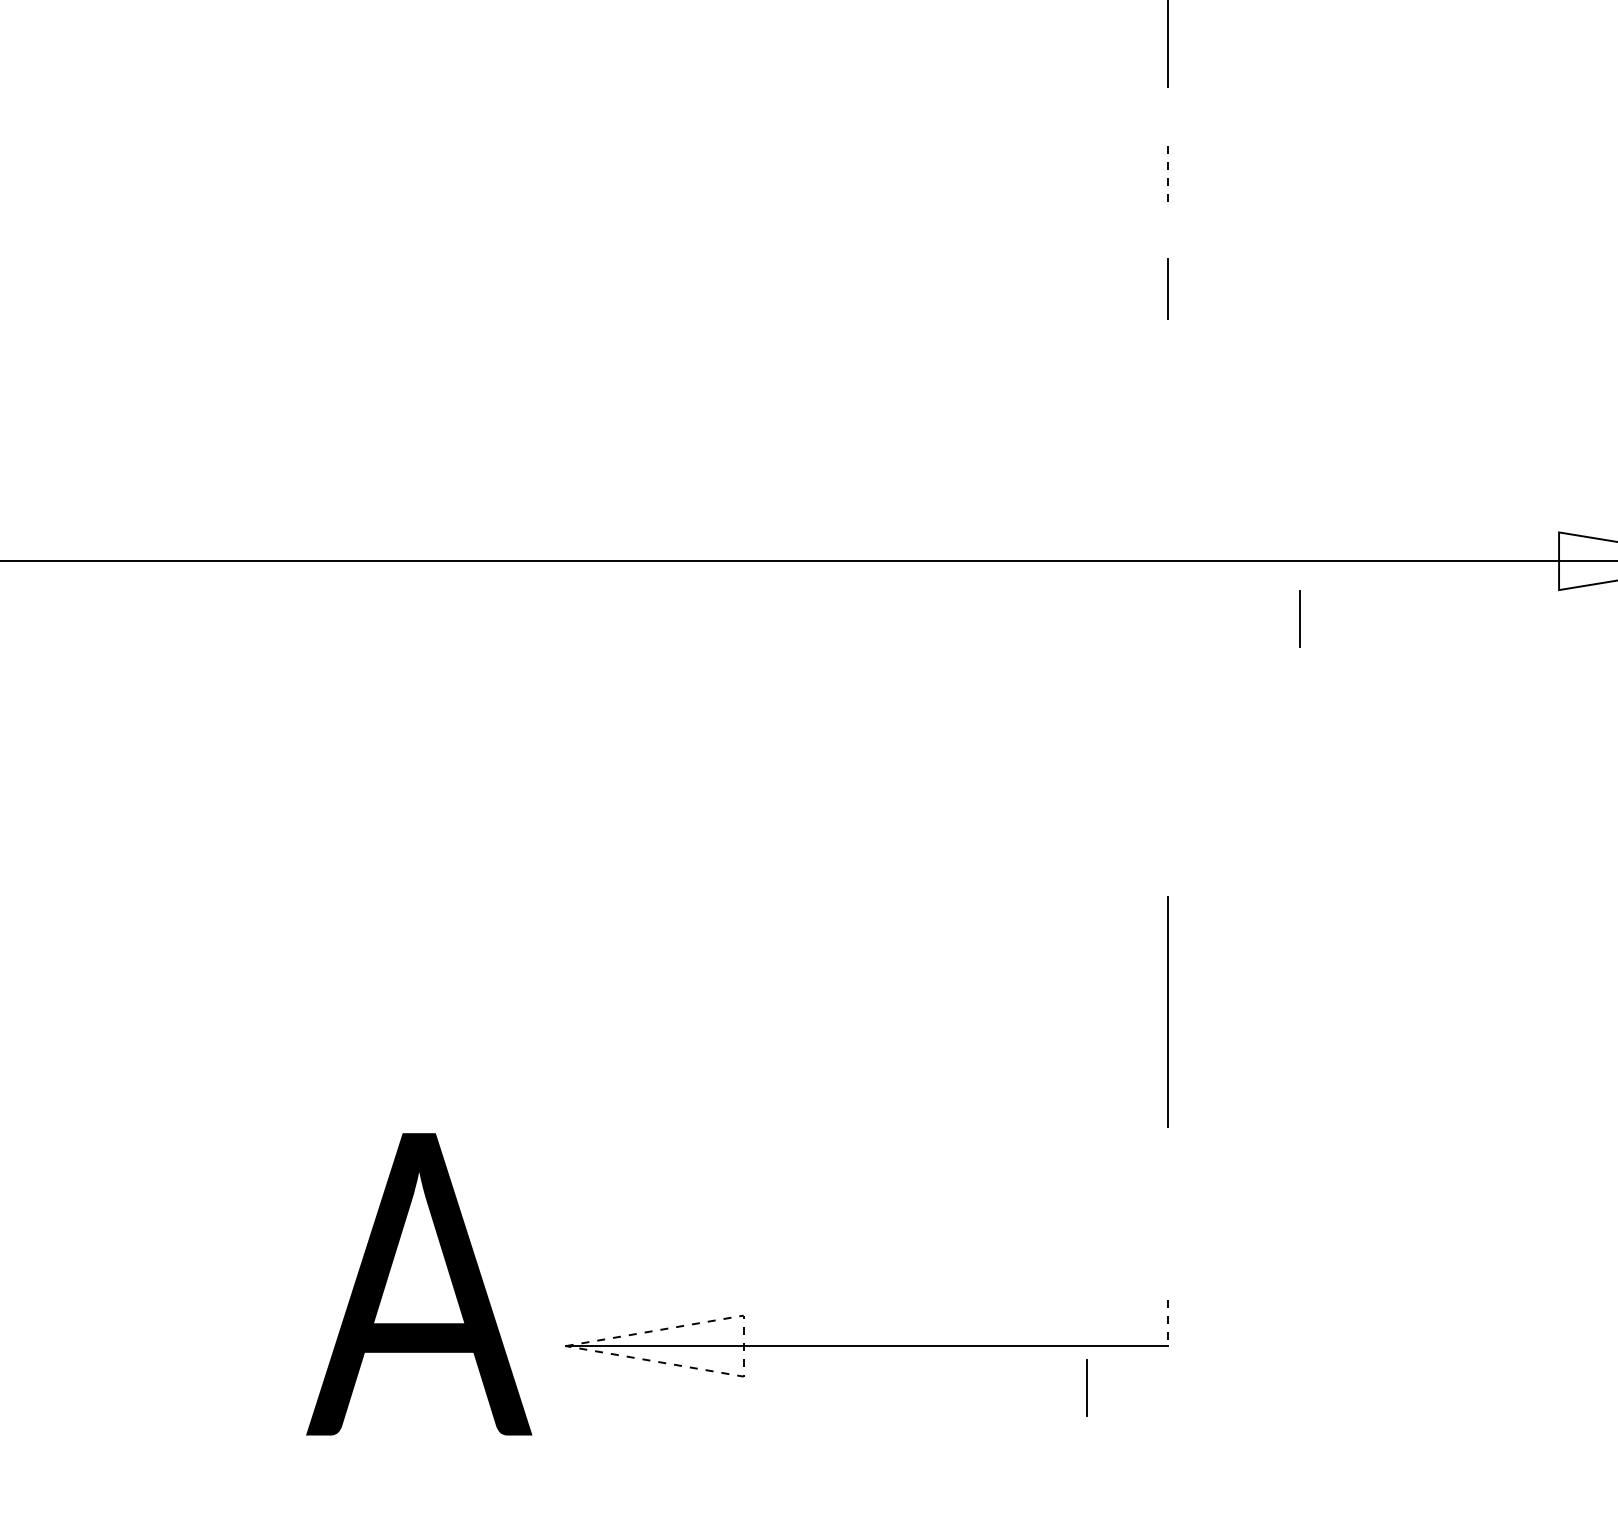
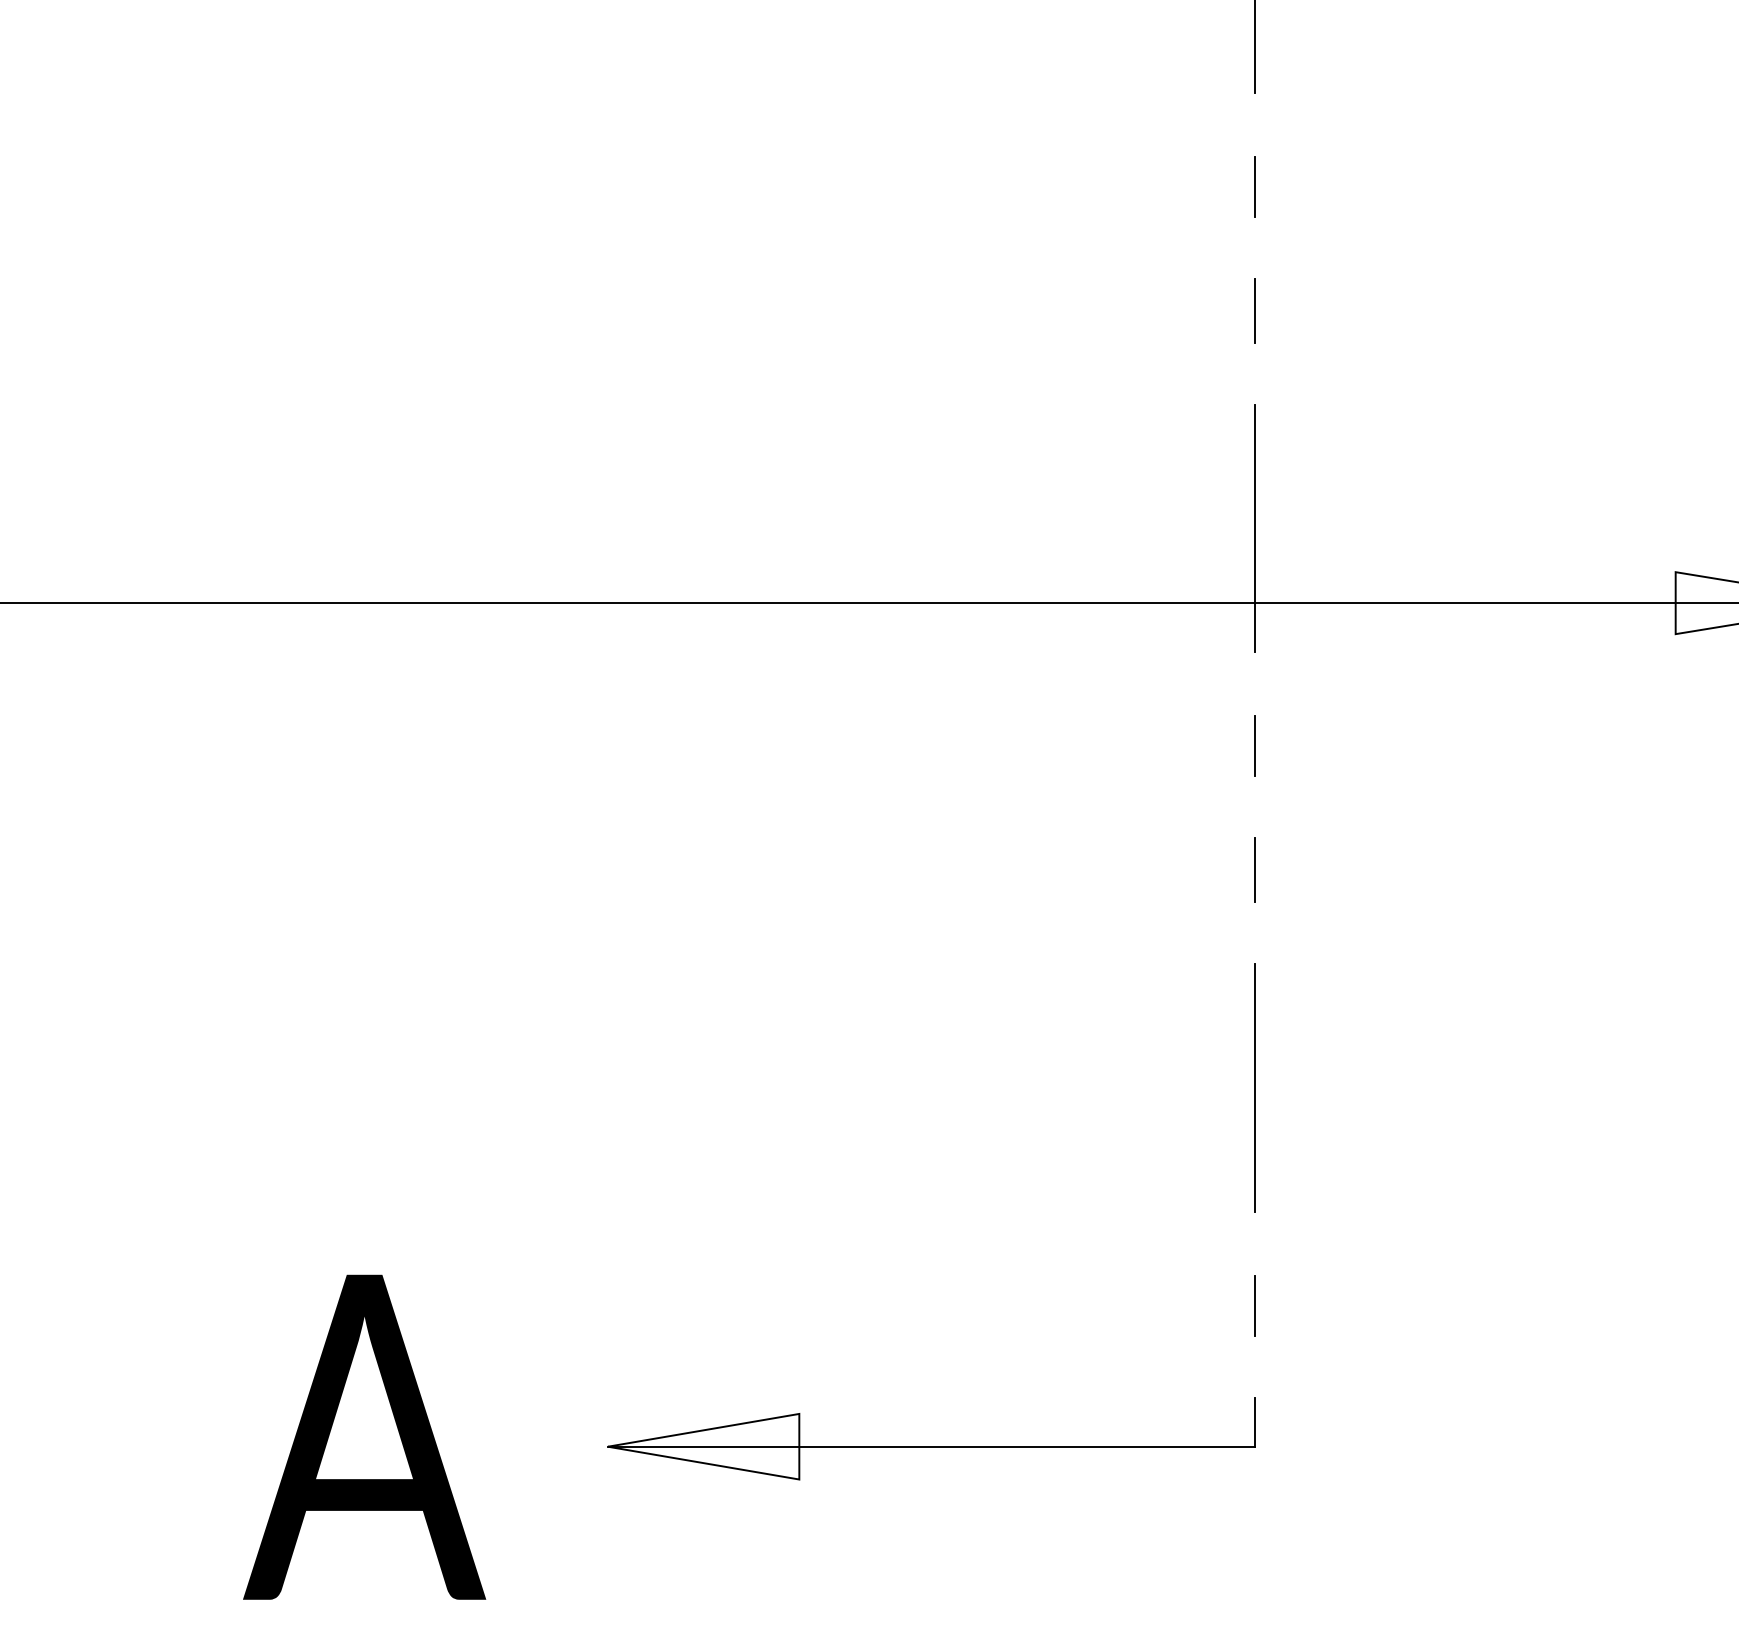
line: (1167, 173) -> (1254, 186), dashed -> solid
line: (1167, 491) -> (1254, 528), added
line: (1299, 618) -> (1254, 745), moved
line: (1167, 809) -> (1254, 869), added
text: (419, 1284) -> (364, 1437), moved
line: (1167, 1323) -> (1254, 1422), dashed -> solid
line: (743, 1346) -> (799, 1447), dashed -> solid
line: (1086, 1387) -> (1254, 1305), moved

